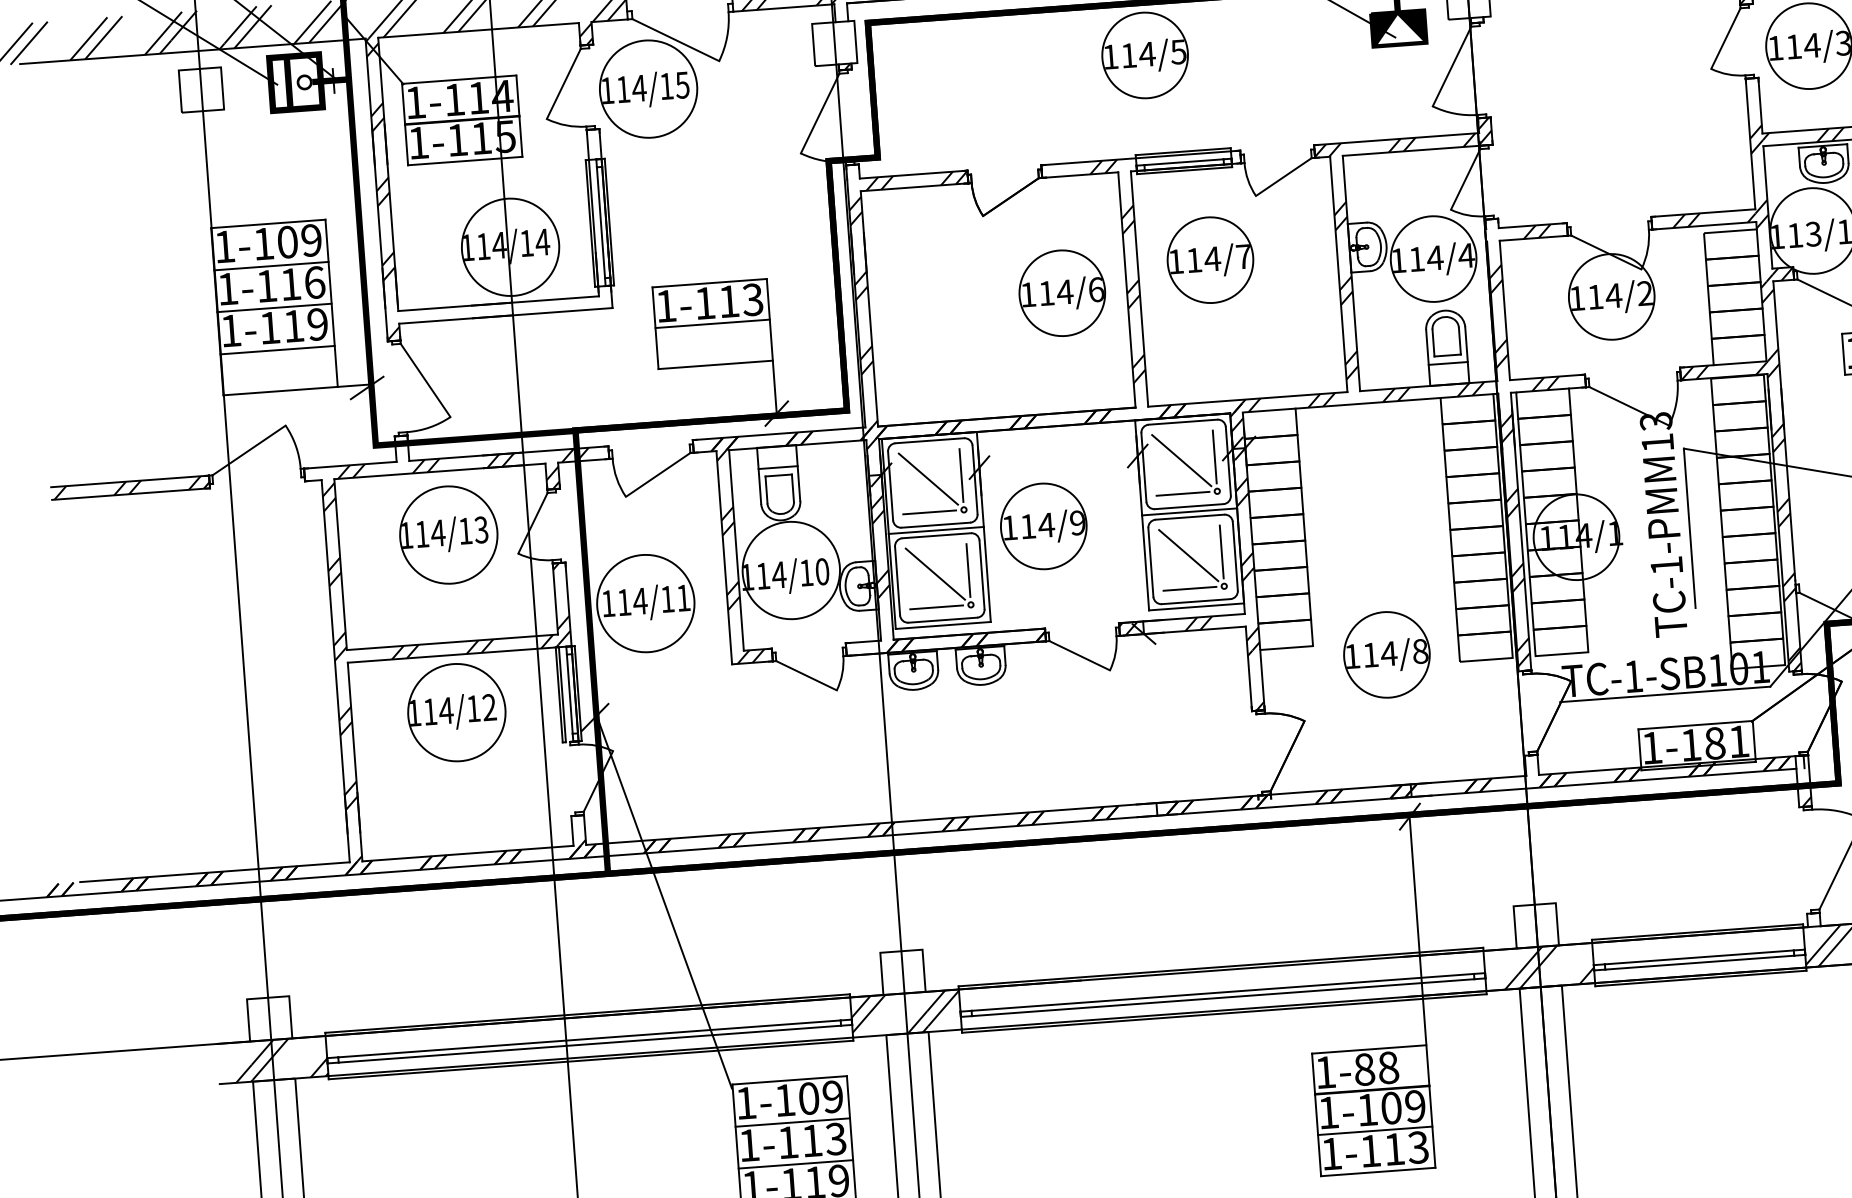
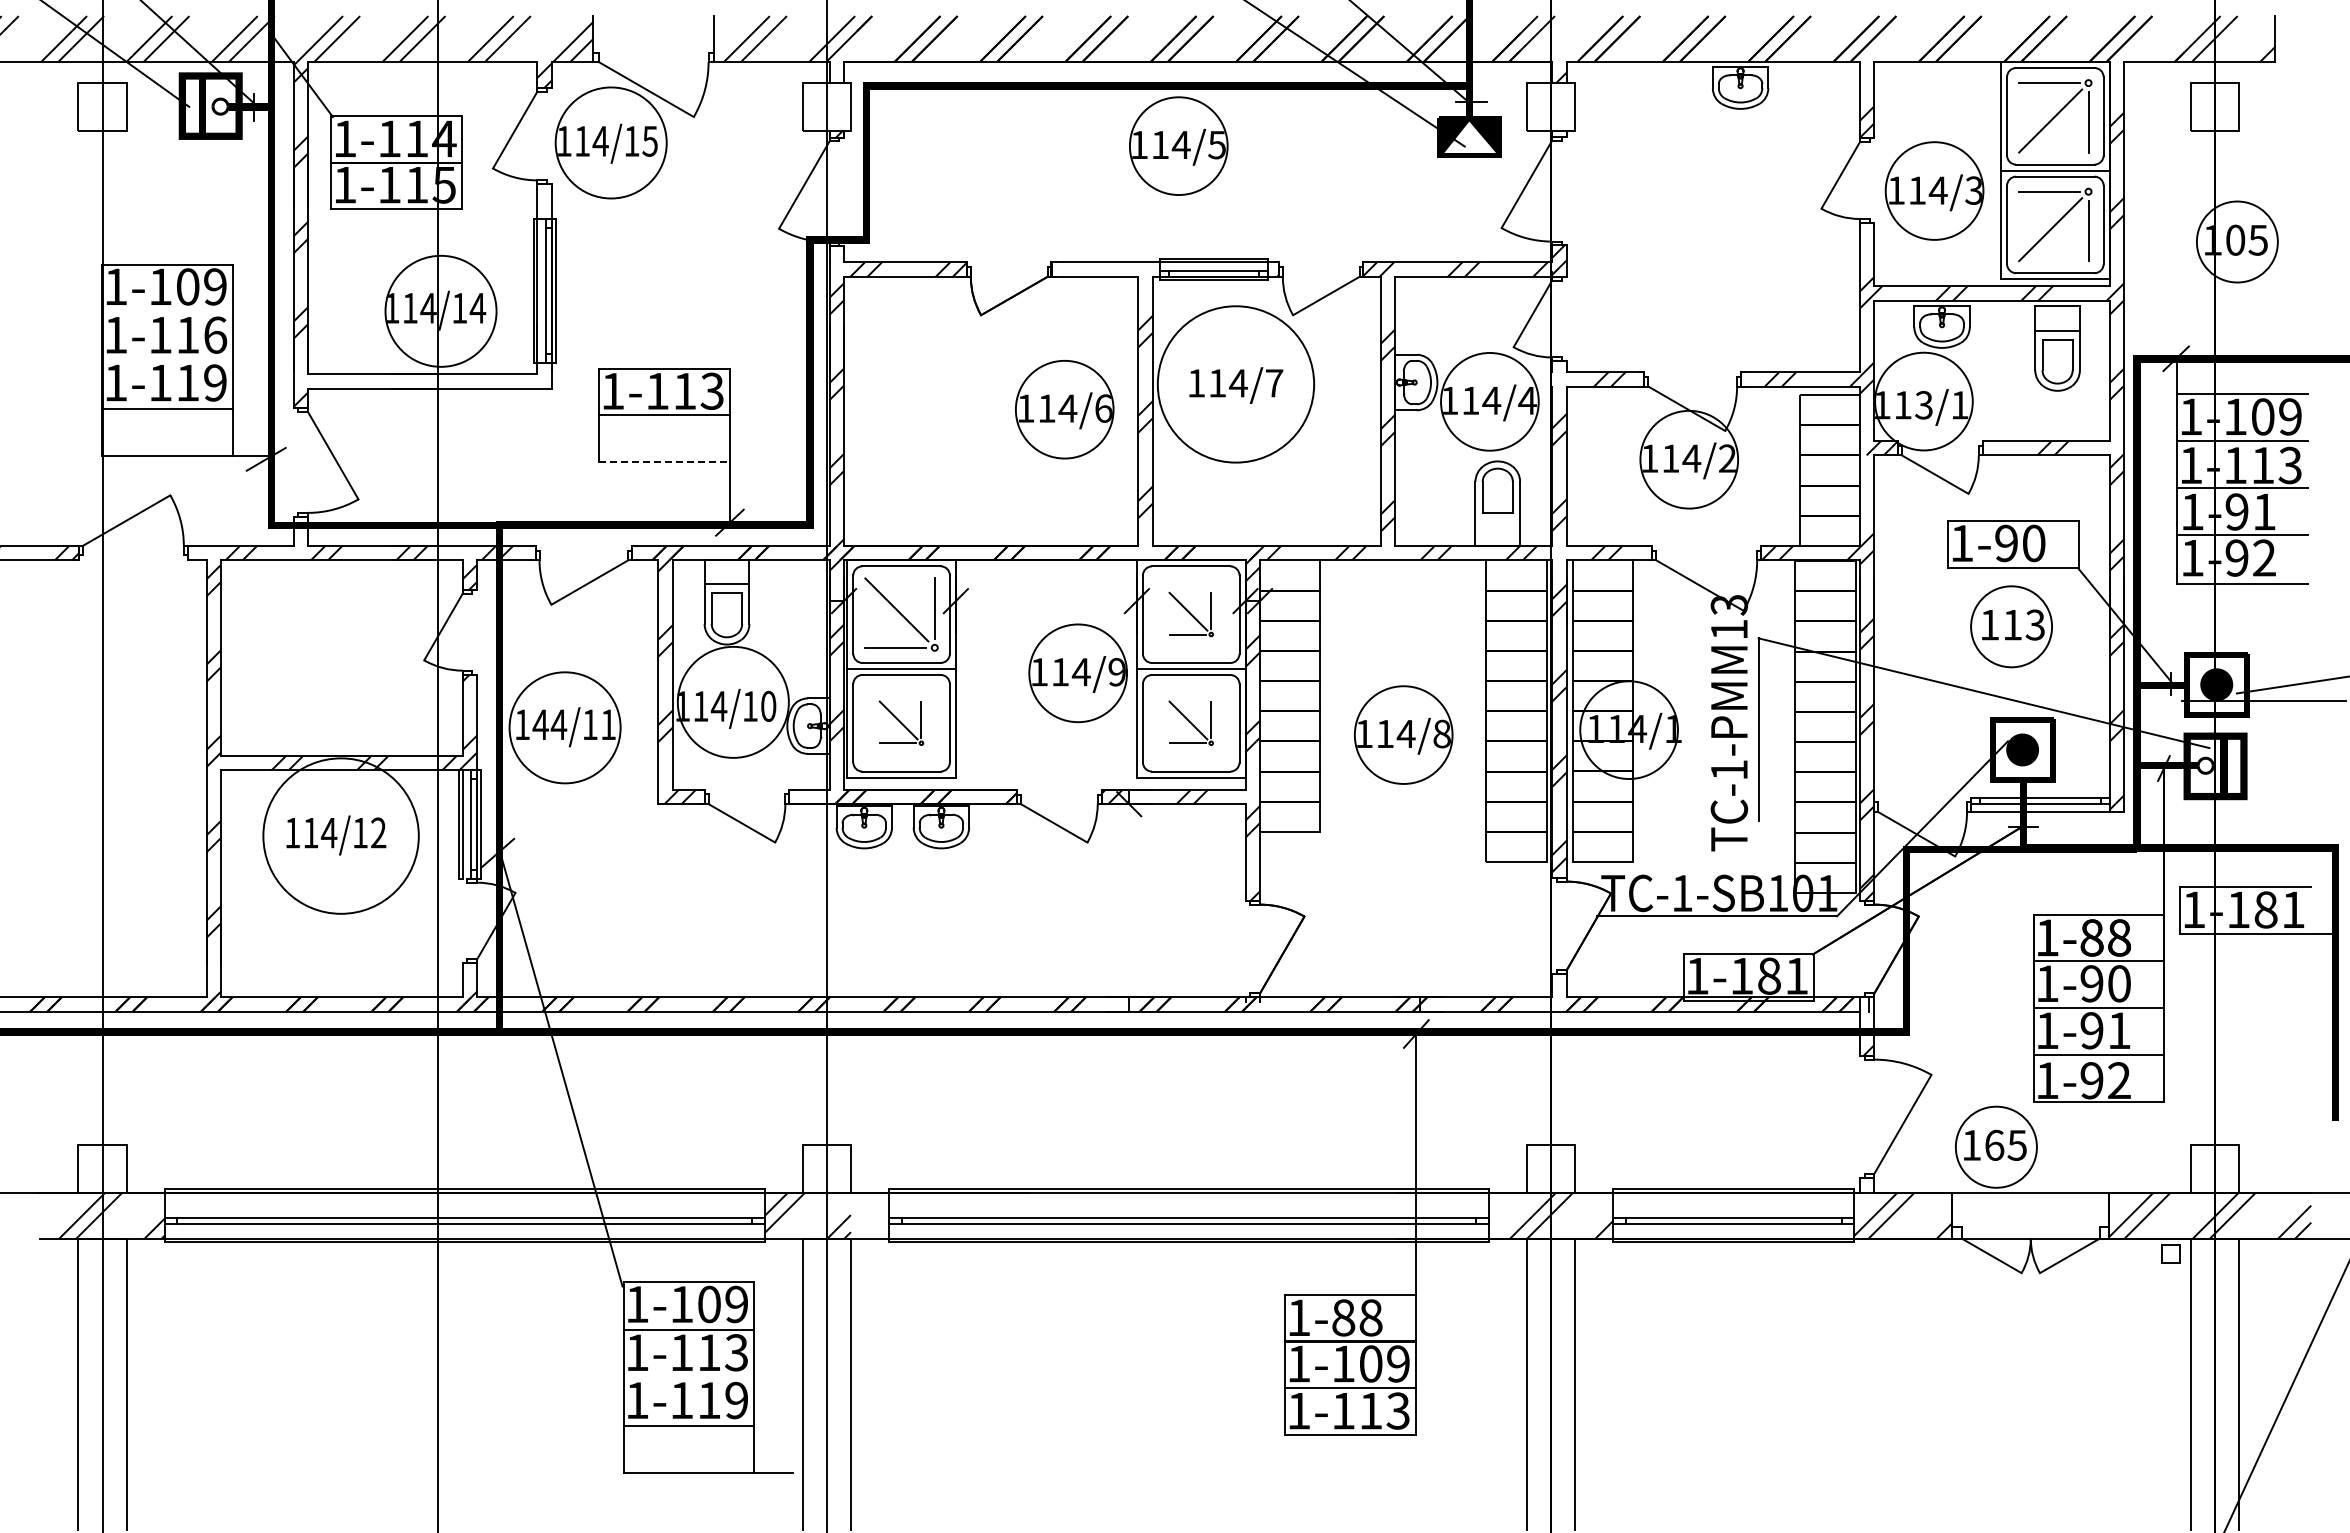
hatch: (1079, 168) -> (1094, 269), removed
circle: (1210, 260) -> (1235, 384), size x1.6
line: (271, 265) -> (167, 312), removed
hatch: (1767, 292) -> (1866, 467), removed
line: (274, 307) -> (167, 360), removed
line: (1447, 363) -> (1497, 521), removed
line: (716, 365) -> (665, 462), solid -> dashed
part: (1186, 464) -> (1191, 614), size x0.6
part: (1043, 526) -> (1077, 673), moved
part: (448, 535) -> (346, 633), removed
part: (1193, 559) -> (1191, 723), size x0.6
part: (939, 578) -> (901, 723), size x0.6
text: (624, 602) -> (540, 724), 114/11 -> 144/11
part: (1386, 654) -> (1403, 734), moved
circle: (456, 712) -> (340, 835), size x1.4
hatch: (943, 1007) -> (869, 1212), removed
line: (795, 1164) -> (688, 1378), removed

